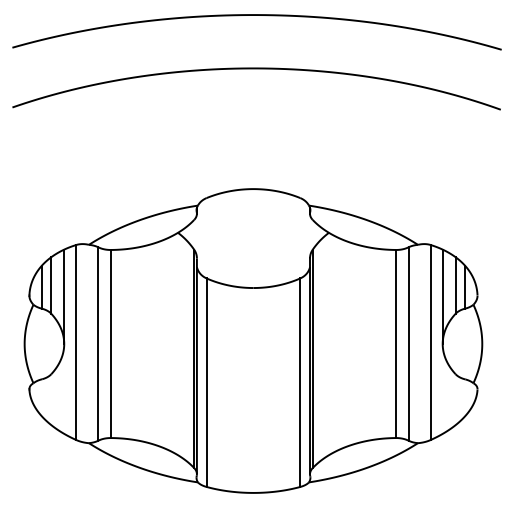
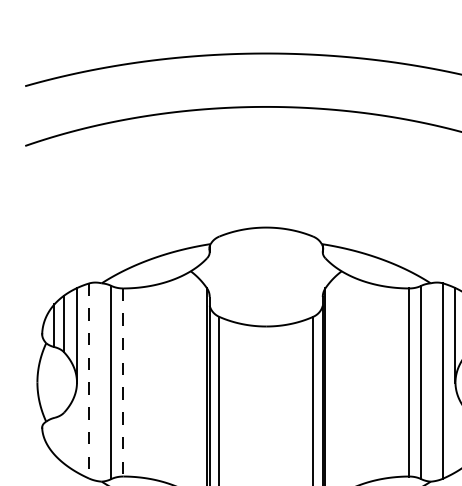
line: (76, 342) -> (89, 380), solid -> dashed
line: (110, 344) -> (123, 382), solid -> dashed

